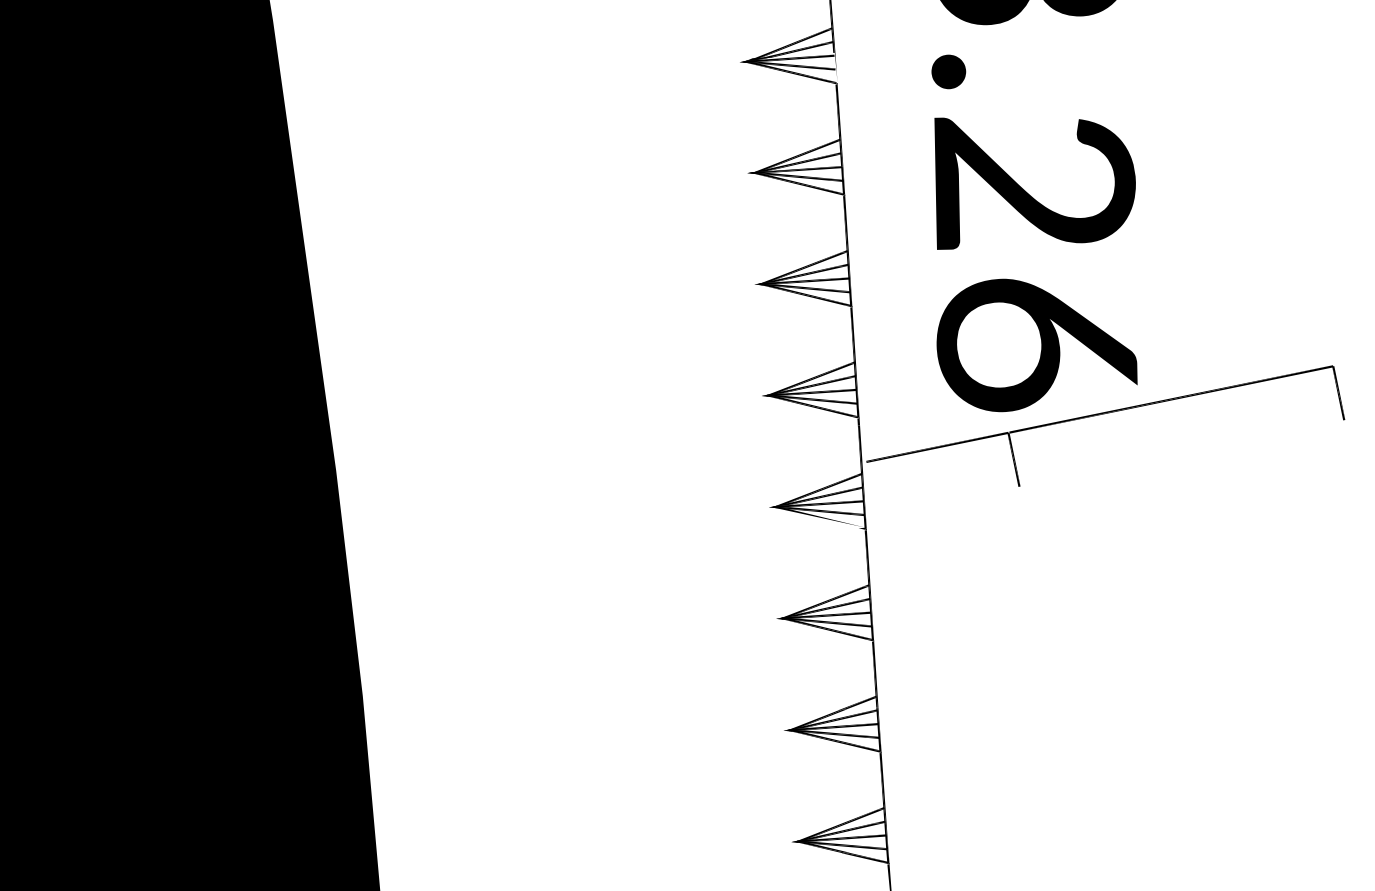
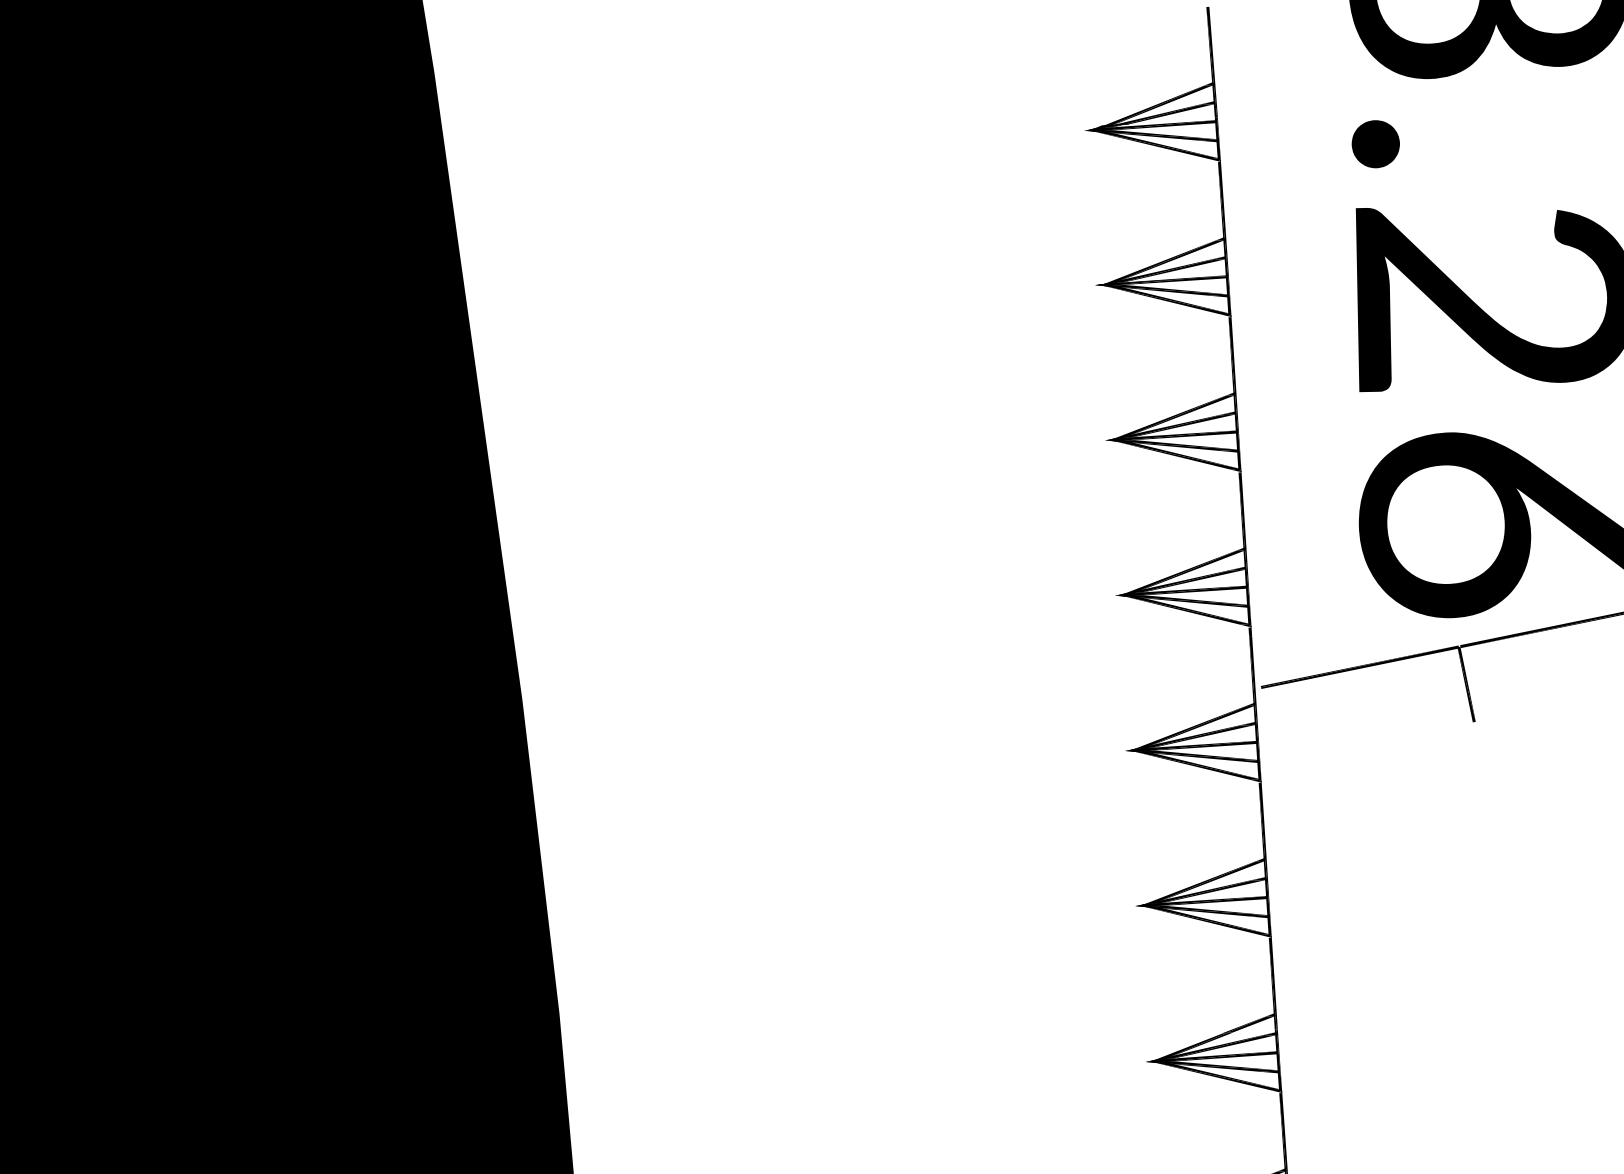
fill: (835, 67) -> (1217, 138), added
fill: (820, 518) -> (1197, 766), added

